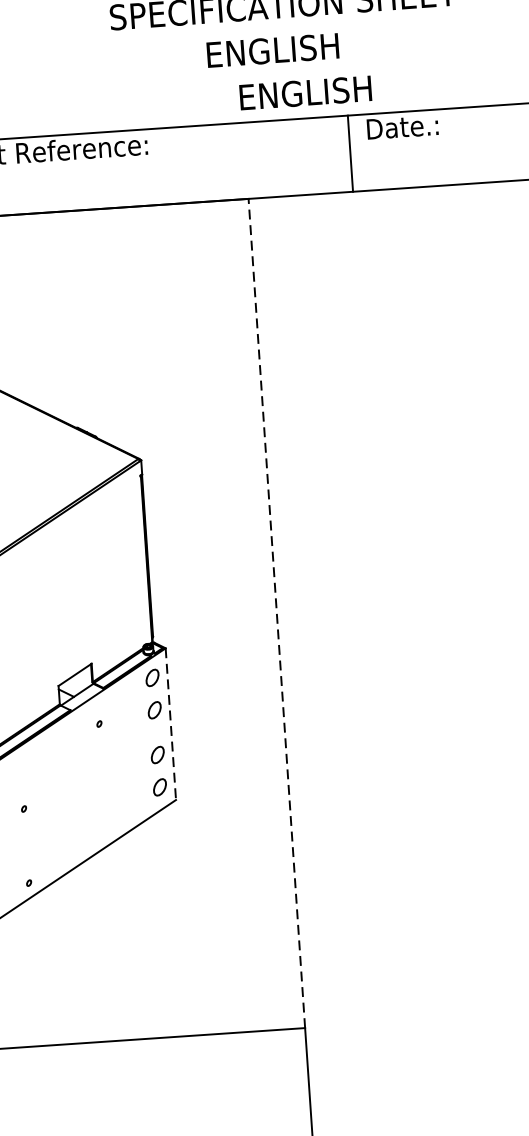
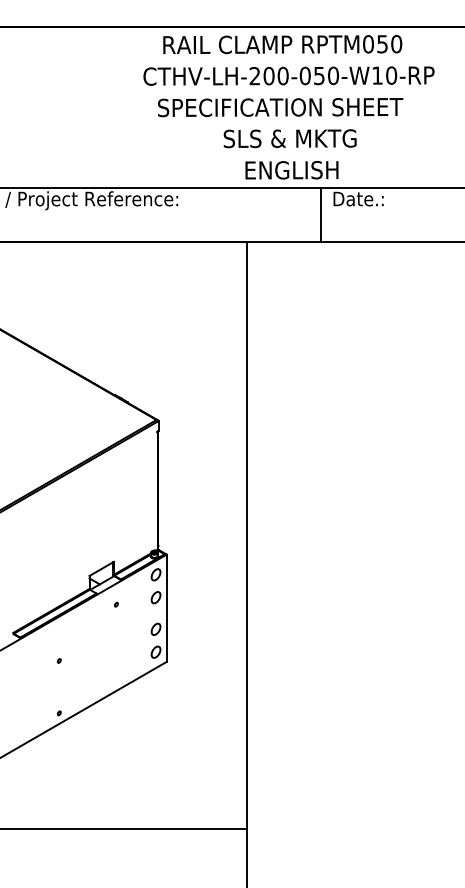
text: (299, 48) -> (289, 138), ENGLISH -> SLS & MKTG
line: (276, 612) -> (246, 534), dashed -> solid
line: (170, 724) -> (166, 608), dashed -> solid

